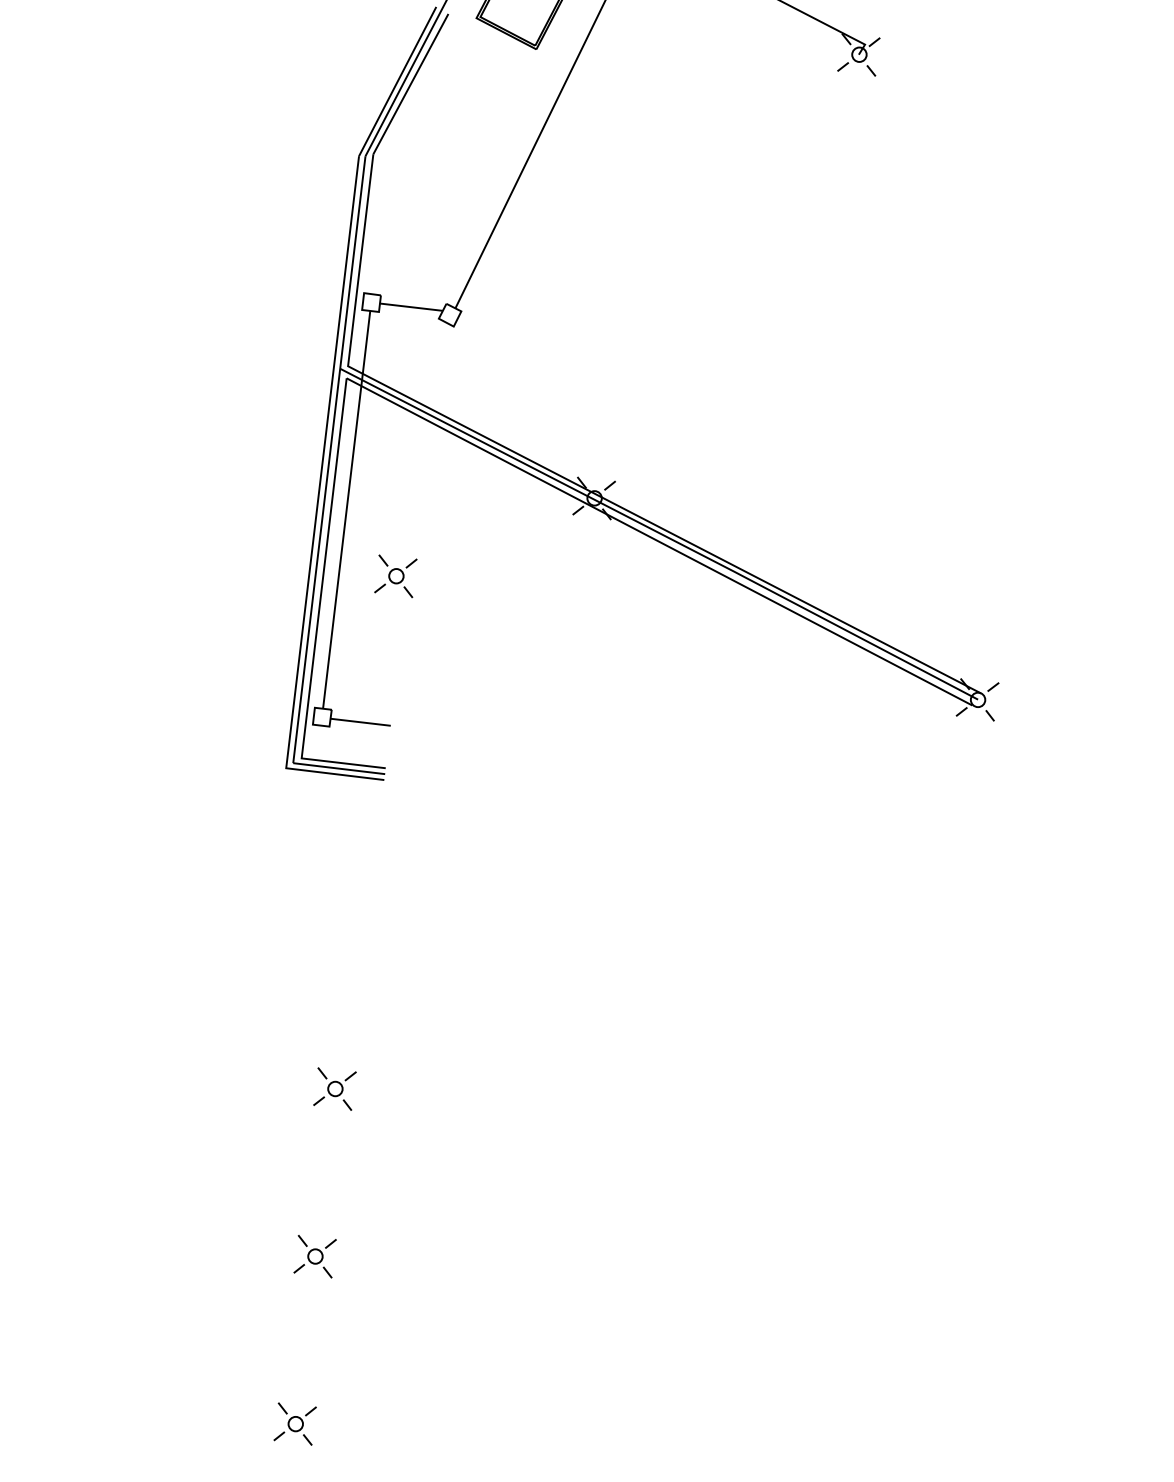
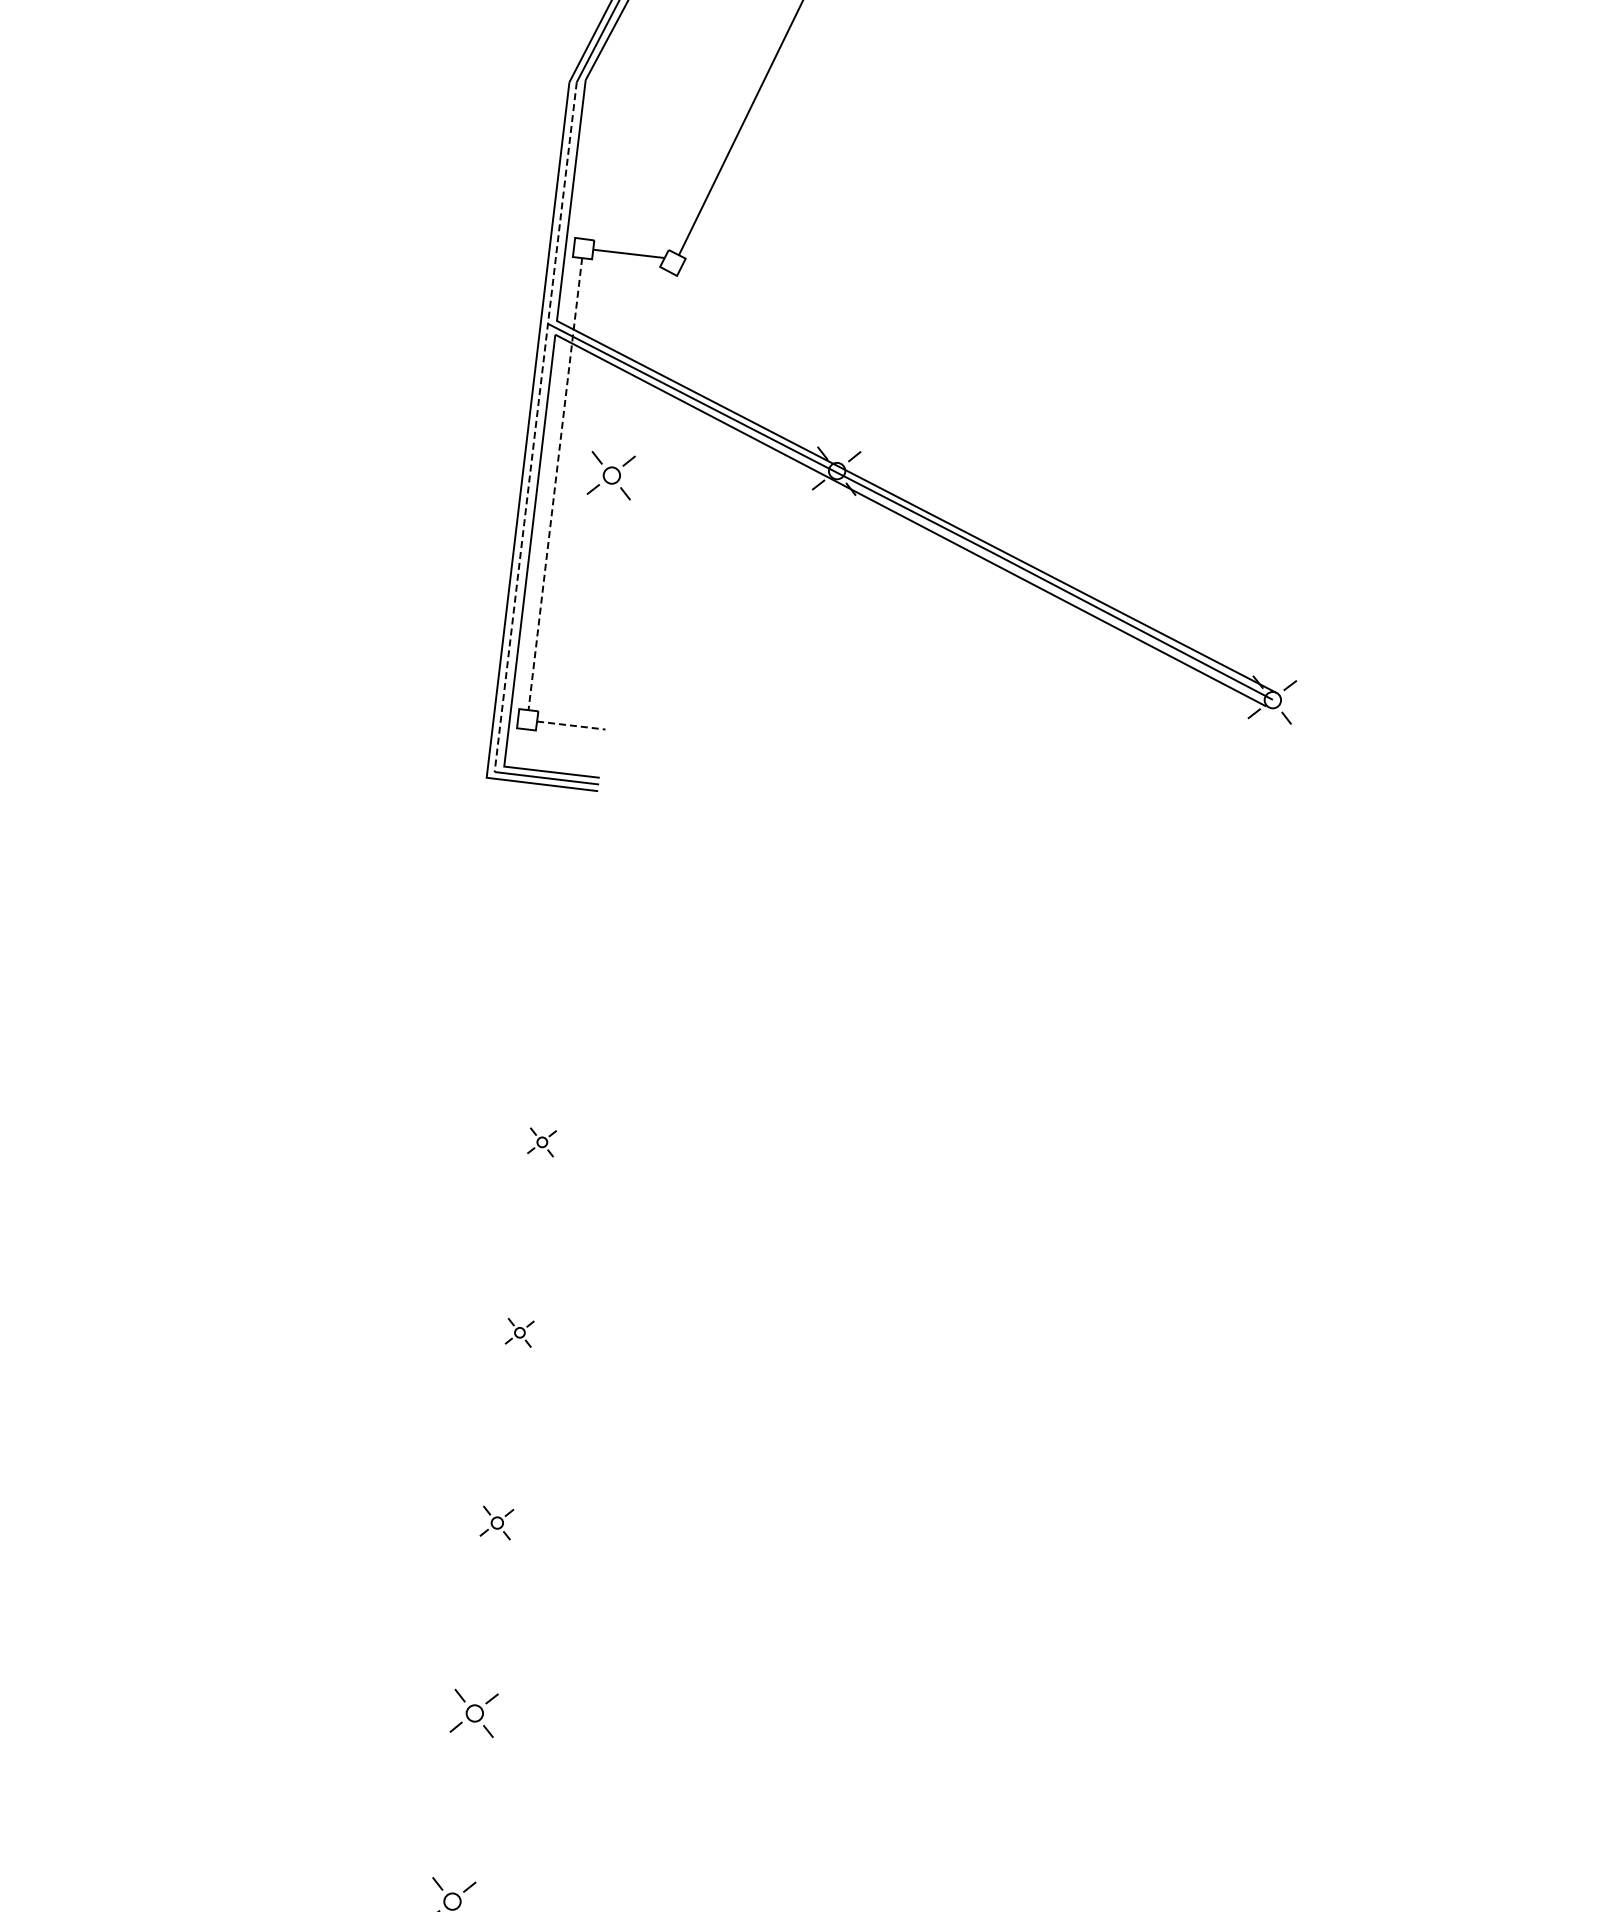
line: (329, 459) -> (535, 427), solid -> dashed
line: (346, 510) -> (555, 484), solid -> dashed
part: (395, 576) -> (610, 475), moved
line: (360, 722) -> (571, 725), solid -> dashed
part: (334, 1089) -> (541, 1142), size x0.6
part: (315, 1256) -> (519, 1332), size x0.6
part: (294, 1423) -> (496, 1522), size x0.7

